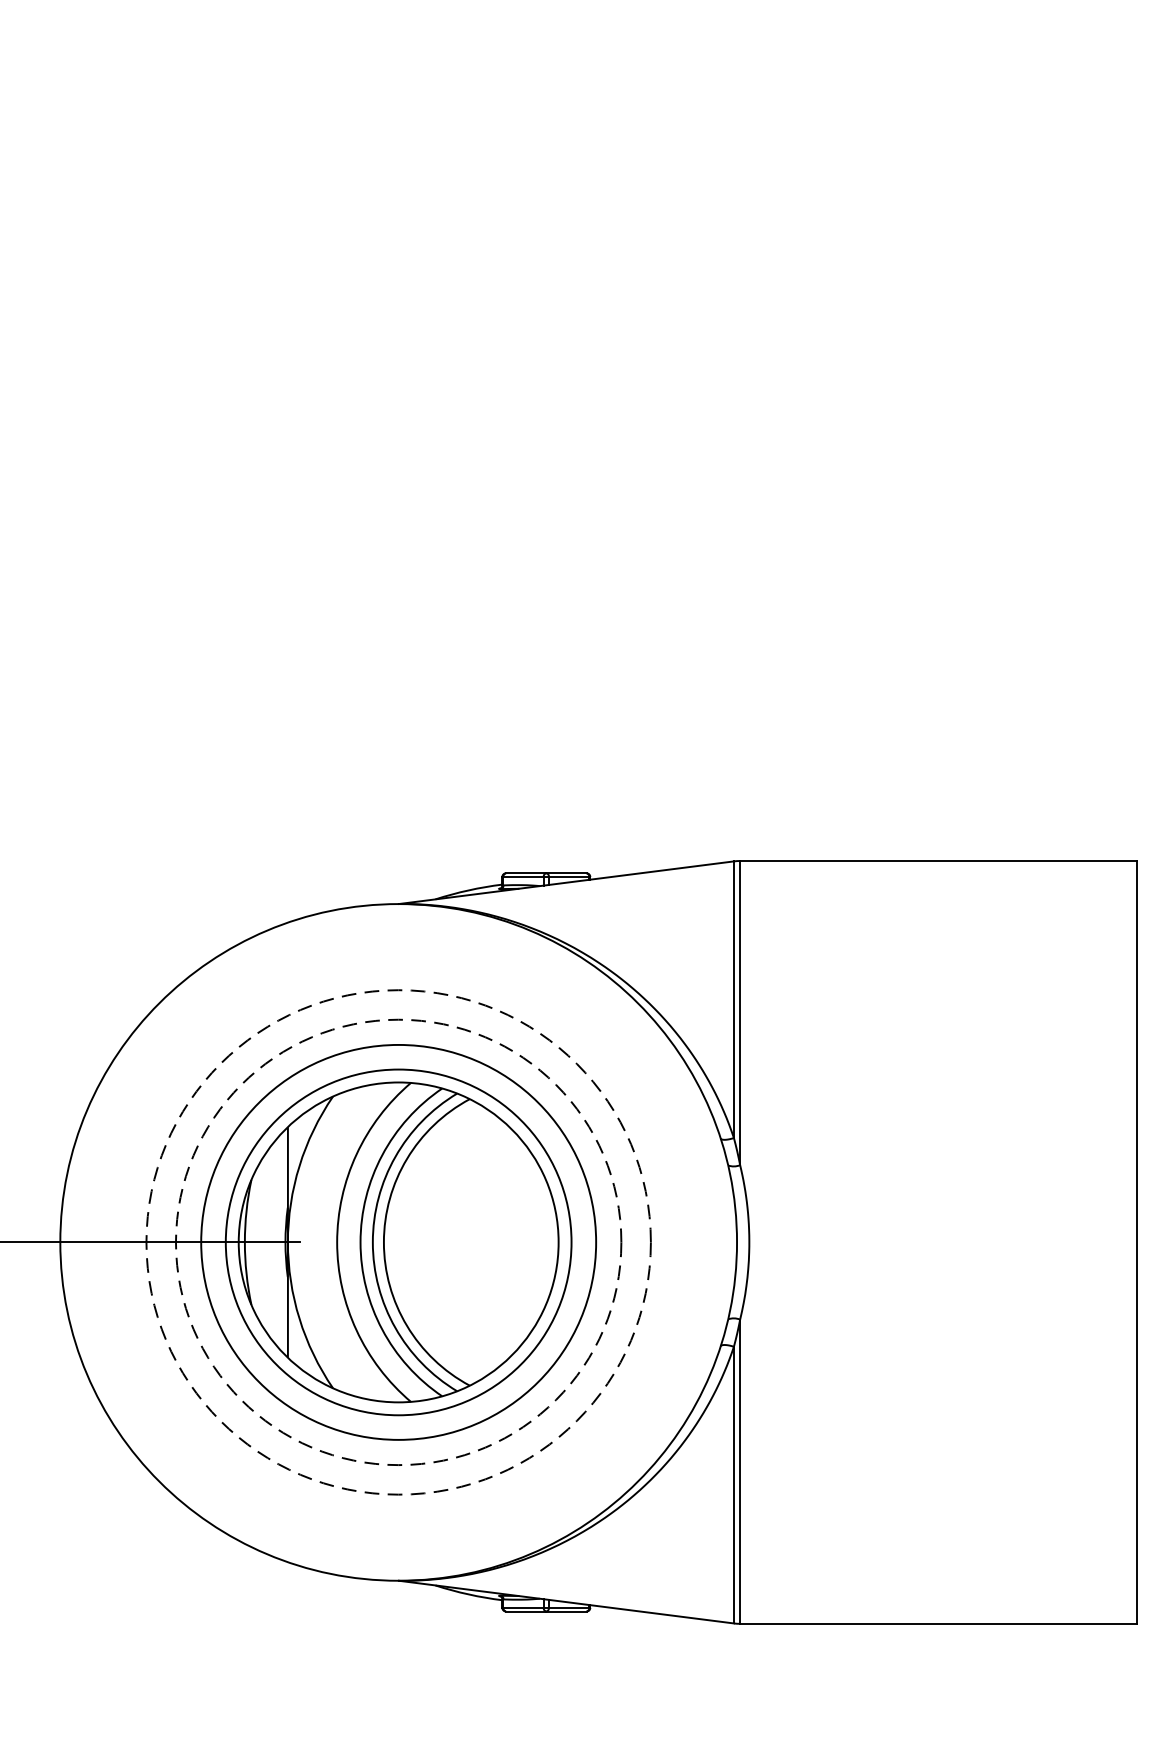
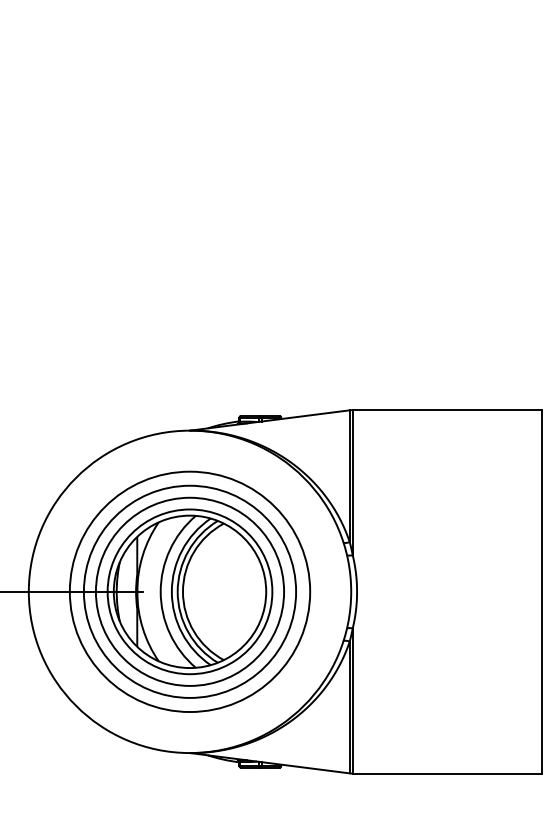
circle: (397, 1241) -> (189, 591), dashed -> solid
circle: (397, 1241) -> (189, 591), dashed -> solid

